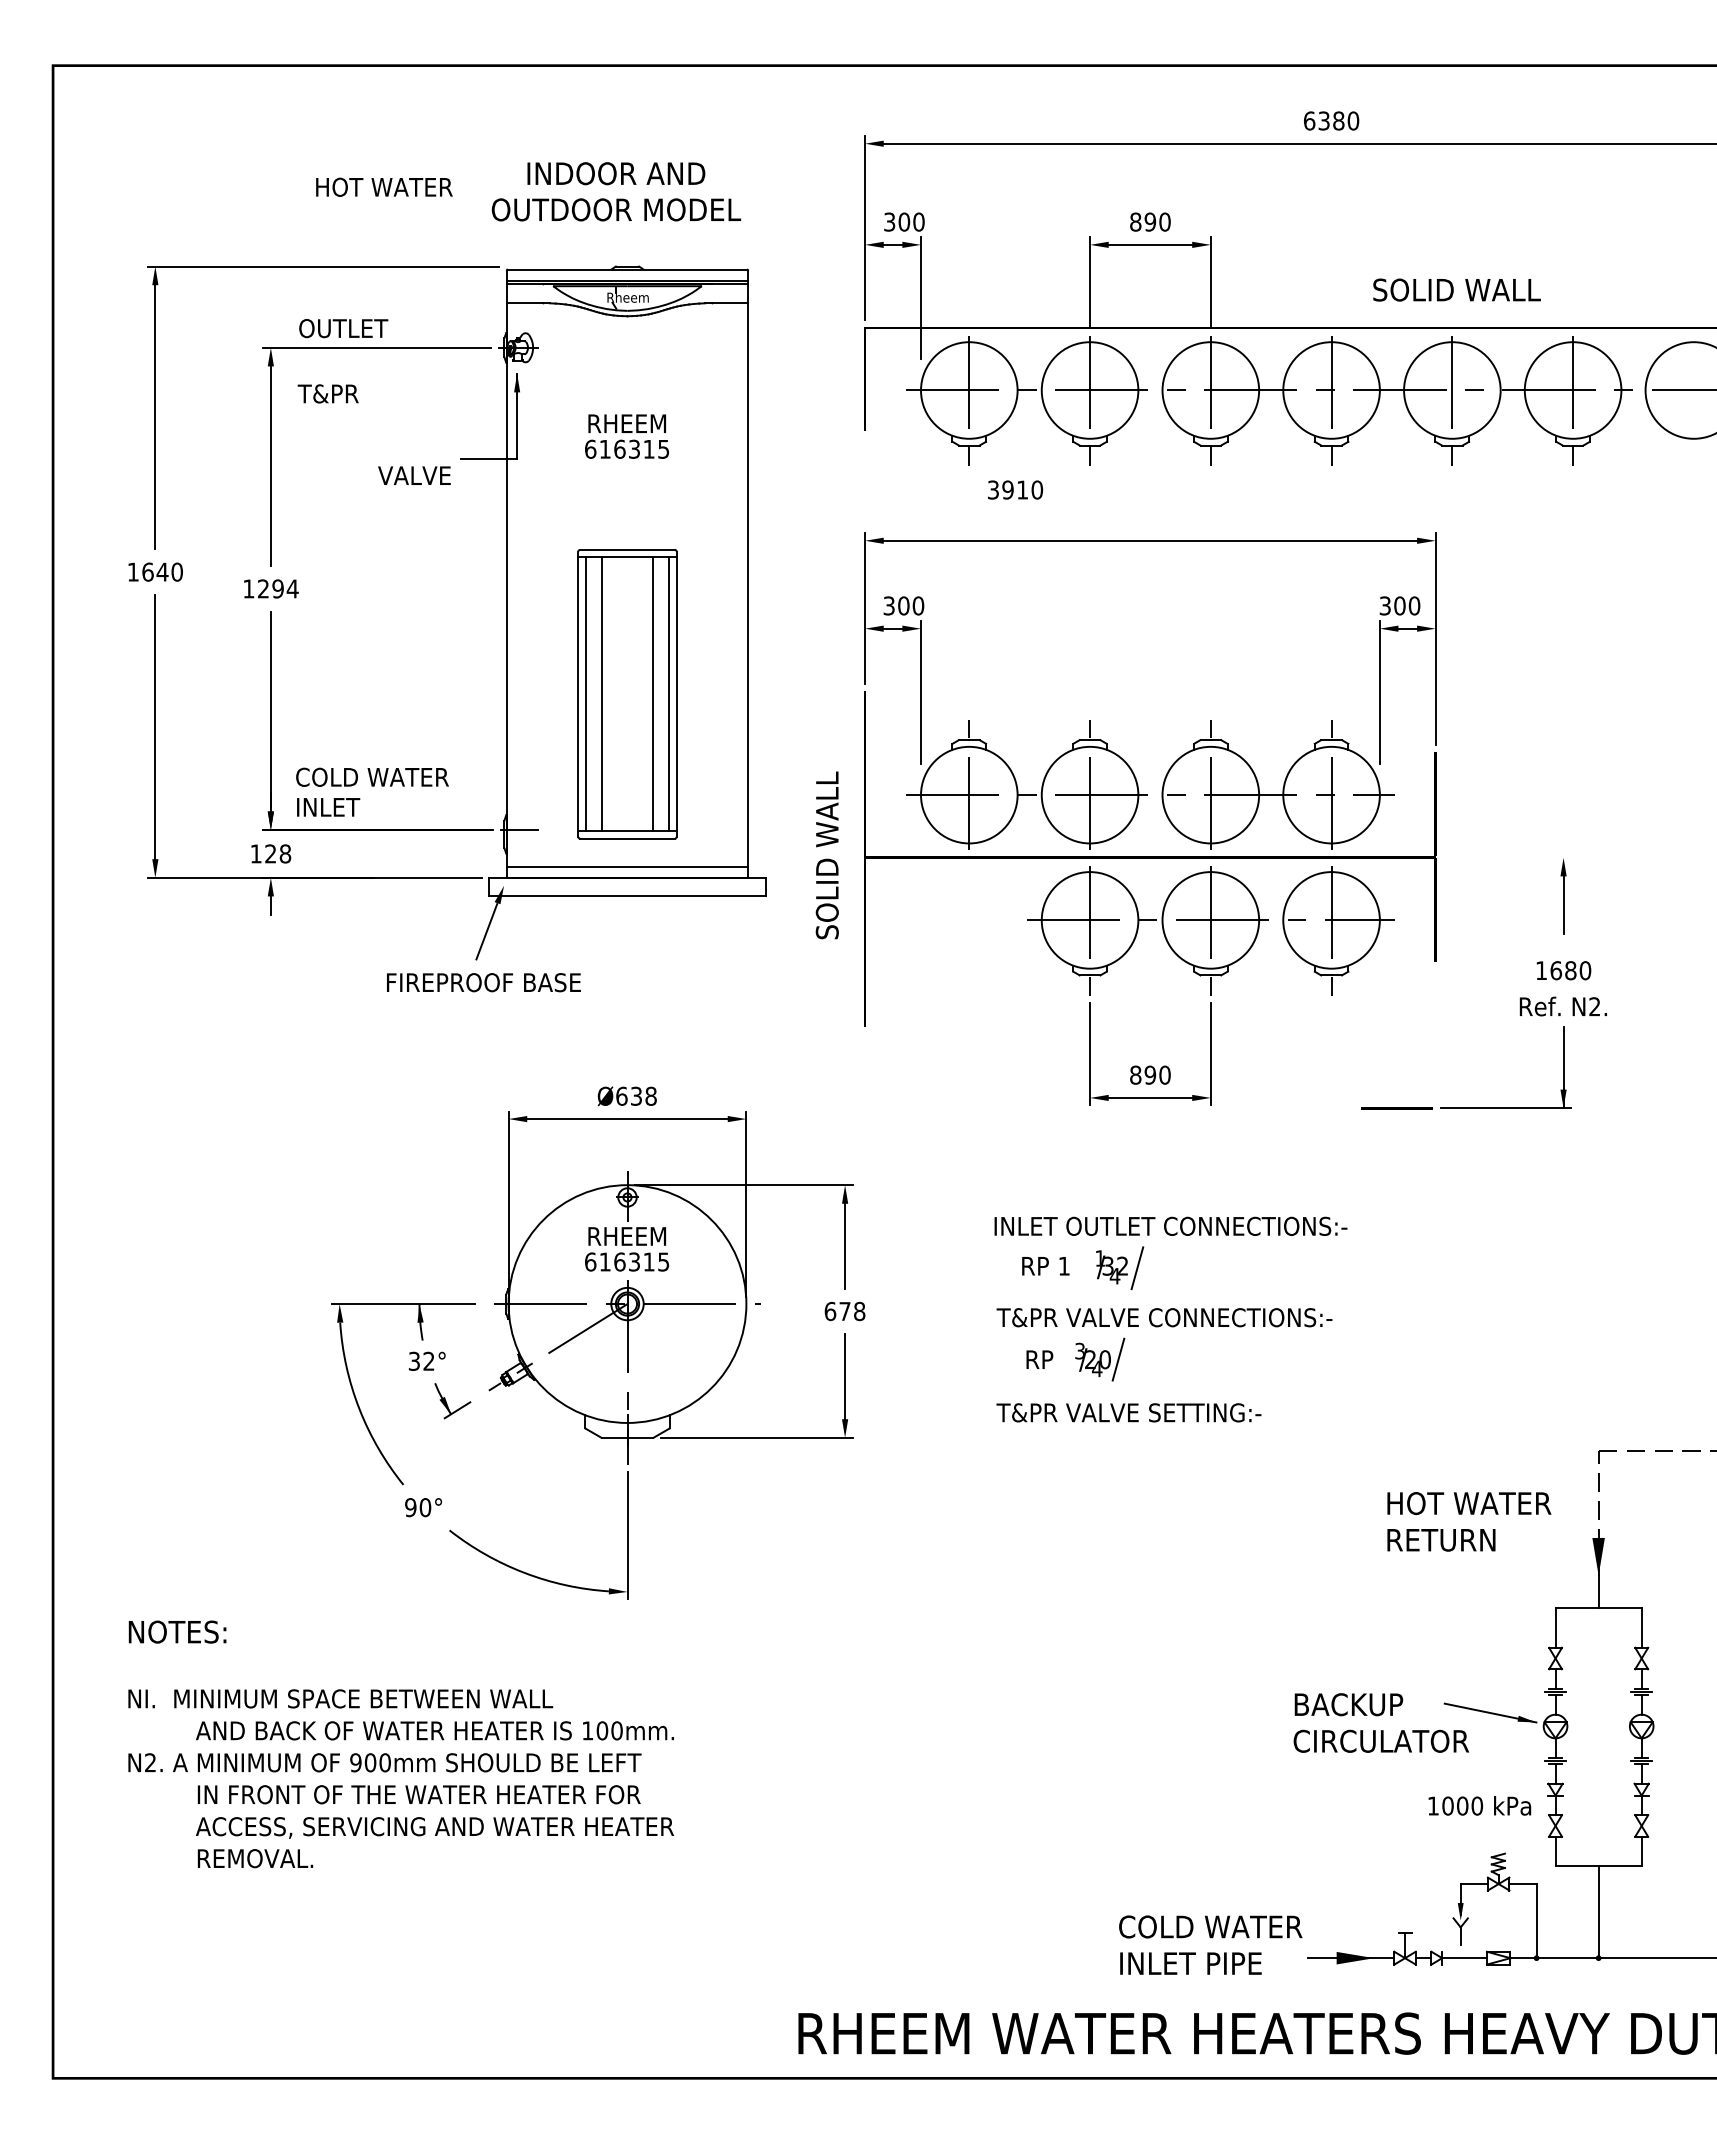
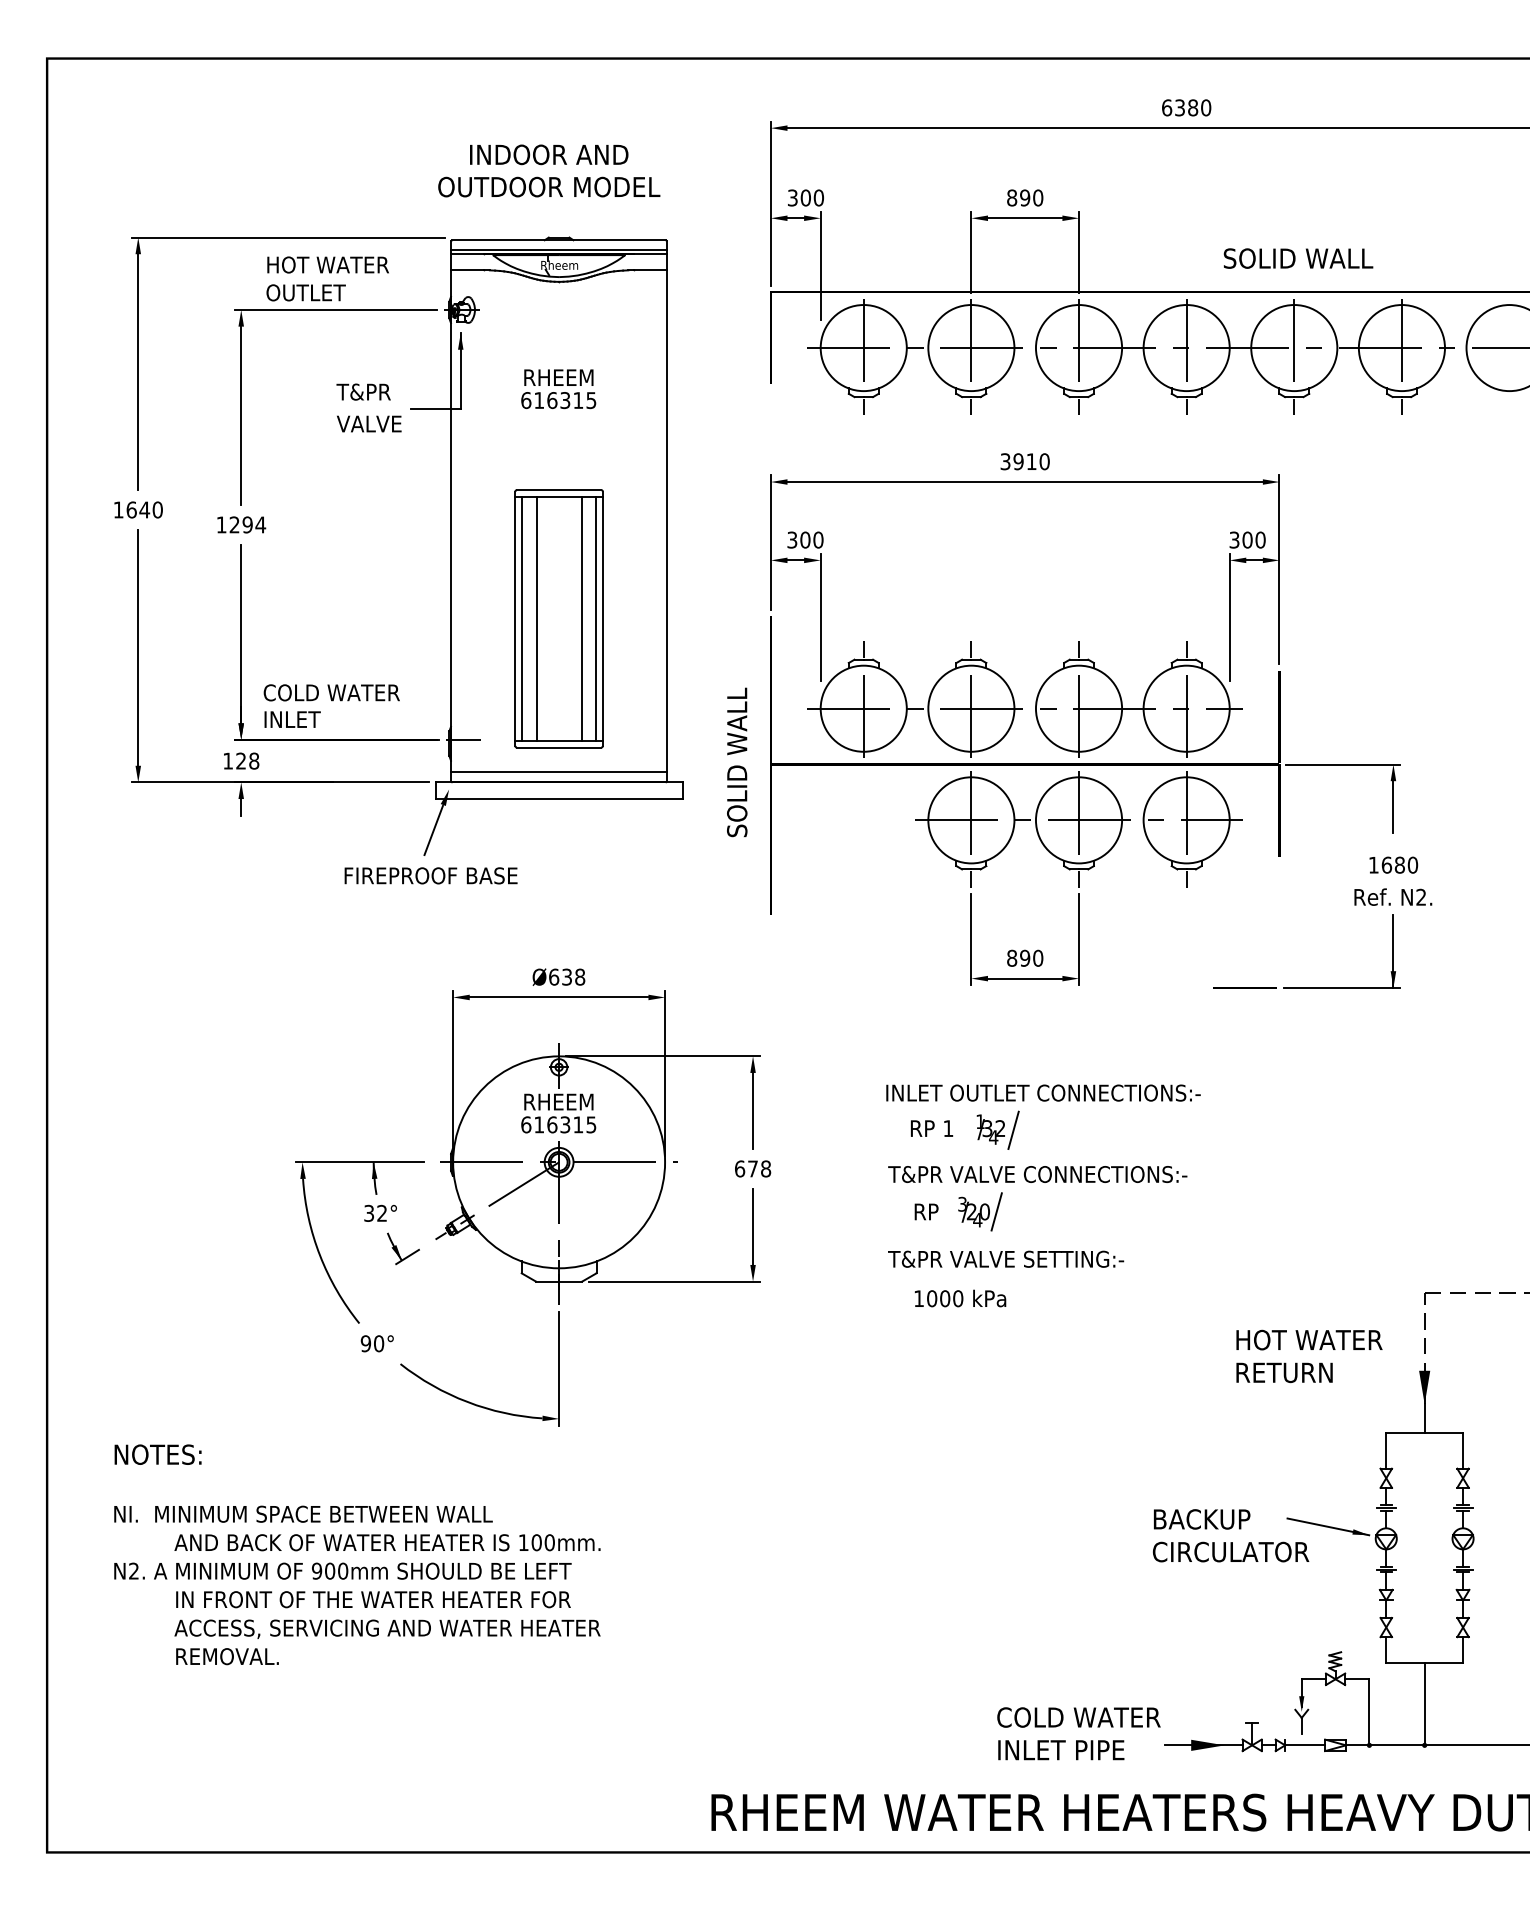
text: (384, 186) -> (328, 264), moved
text: (327, 393) -> (363, 391), moved
text: (1015, 489) -> (1025, 461), moved
line: (1507, 857) -> (1343, 764), added
text: (1479, 1805) -> (960, 1298), moved

